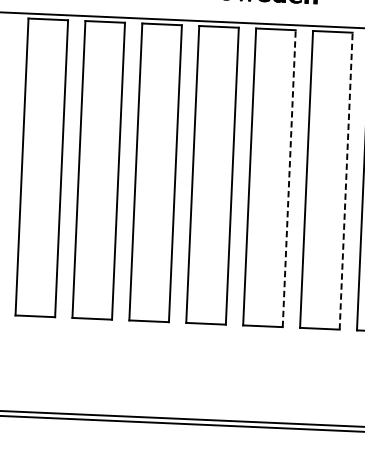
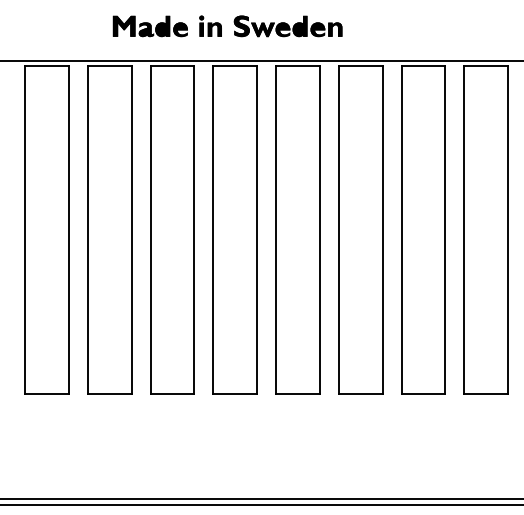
line: (288, 179) -> (319, 230), dashed -> solid
line: (346, 181) -> (382, 230), dashed -> solid

